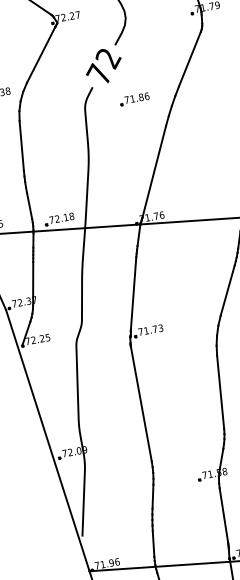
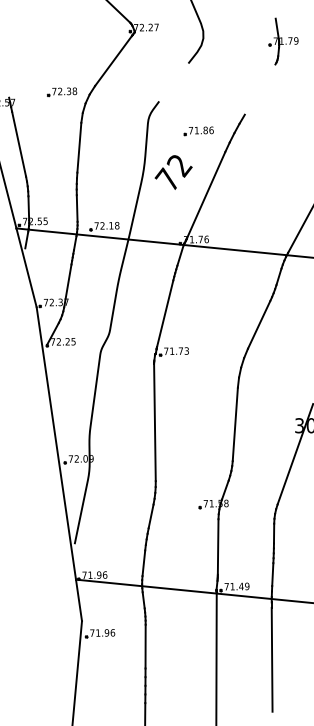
line: (189, 59) -> (259, 89), removed
text: (103, 66) -> (173, 172), moved
part: (134, 99) -> (198, 131), moved

